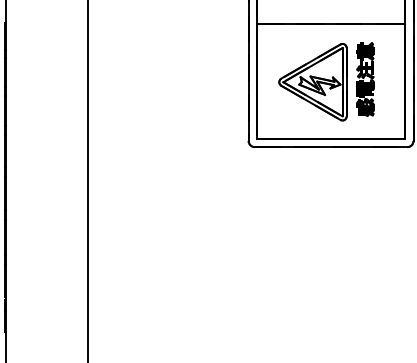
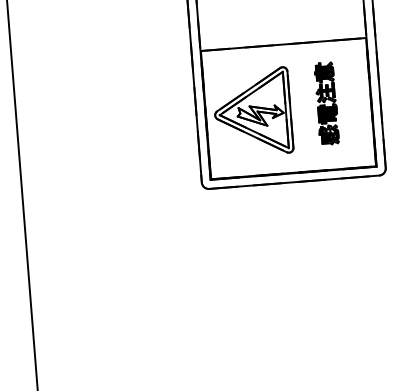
part: (312, 82) -> (252, 112), moved

